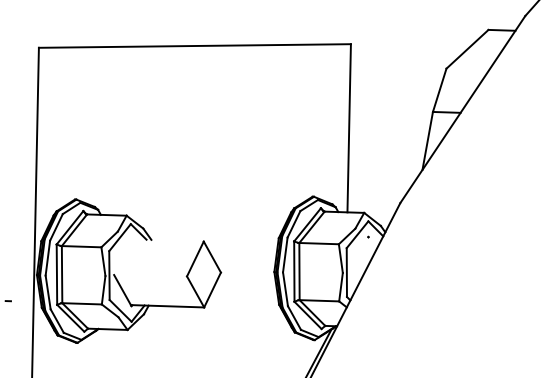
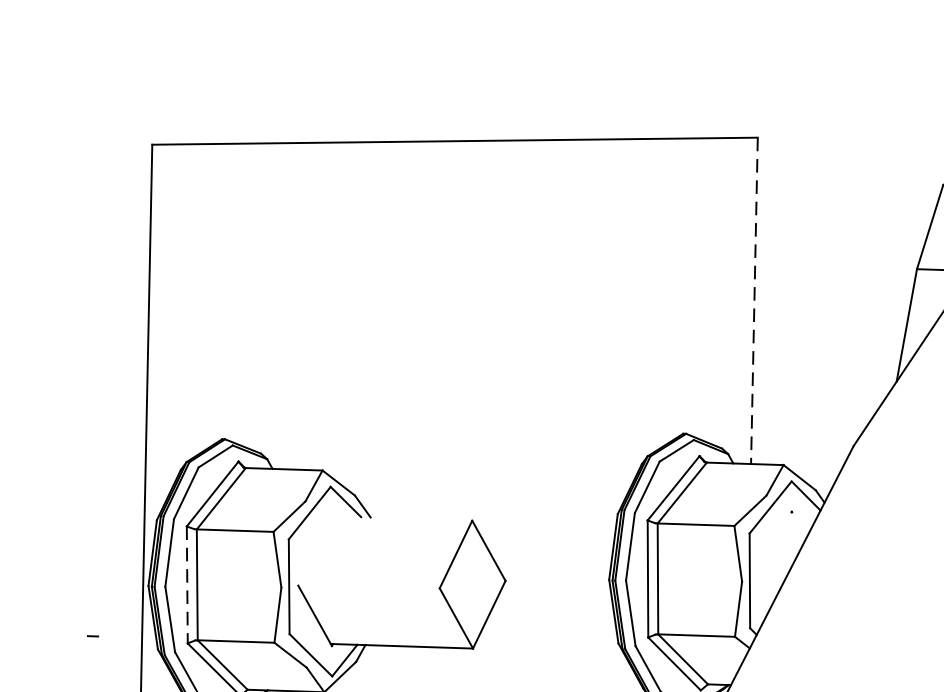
line: (349, 128) -> (755, 301), solid -> dashed
line: (56, 275) -> (186, 586), solid -> dashed

